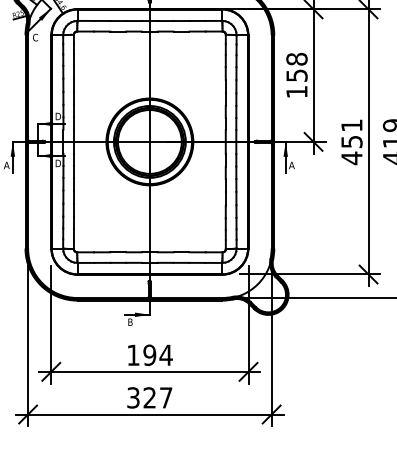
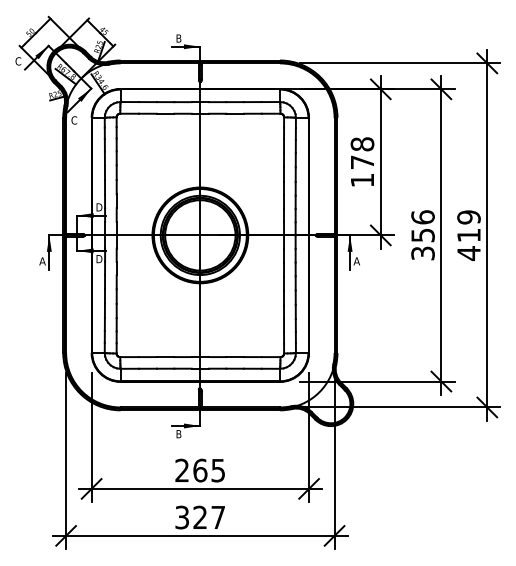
text: (296, 75) -> (362, 162), 158 -> 178
text: (351, 142) -> (422, 235), 451 -> 356
text: (150, 355) -> (200, 470), 194 -> 265

